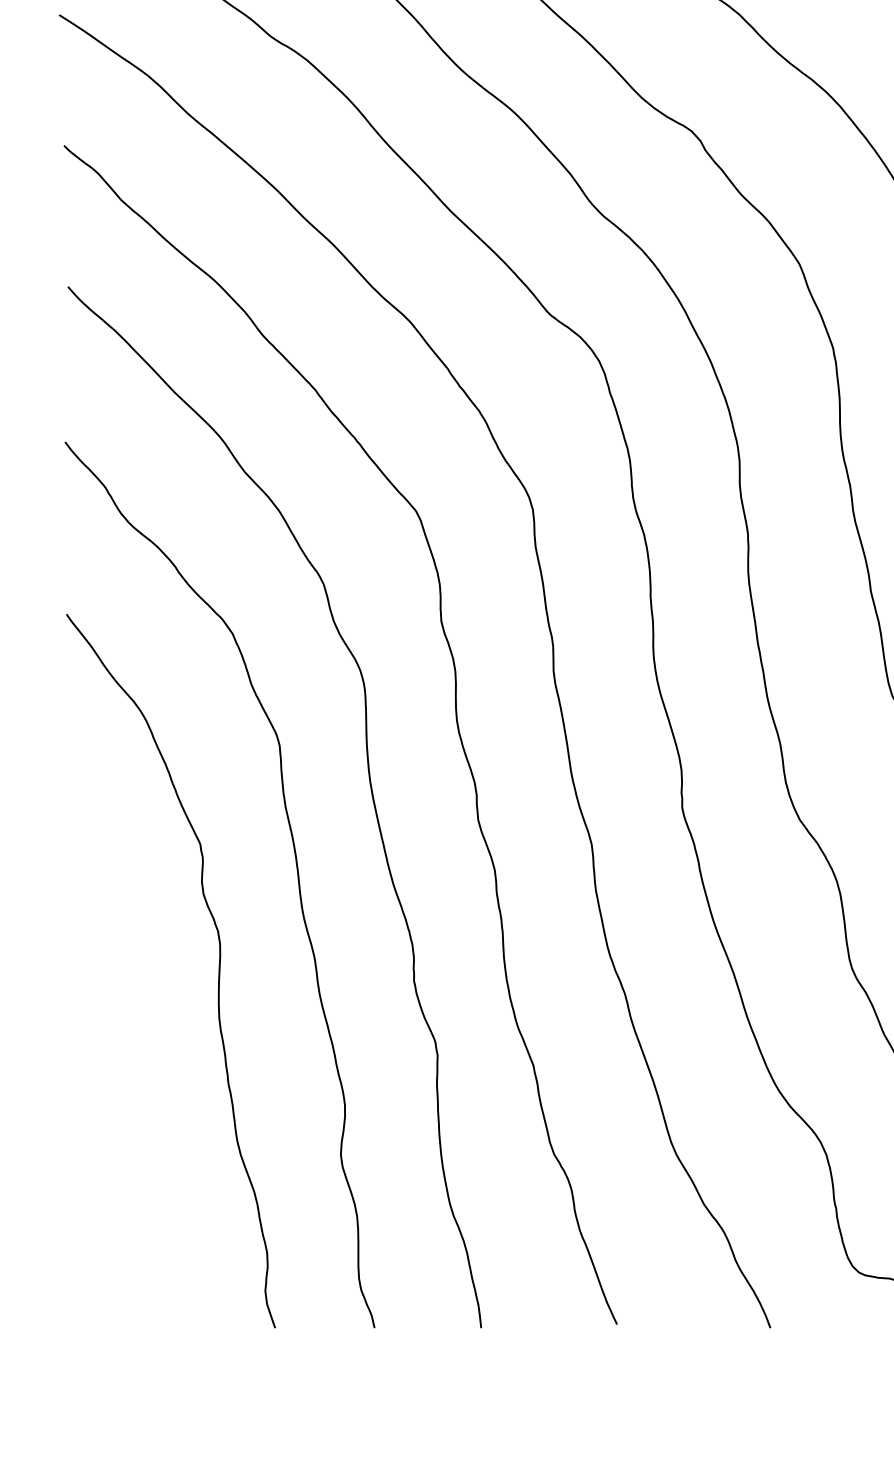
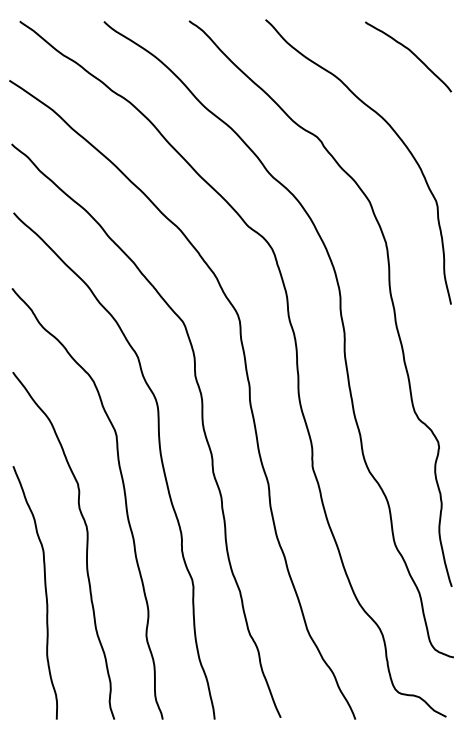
curve: (131, 1058) -> (44, 588), added

